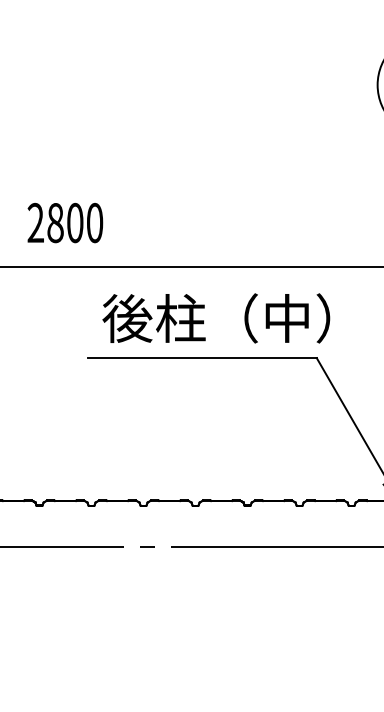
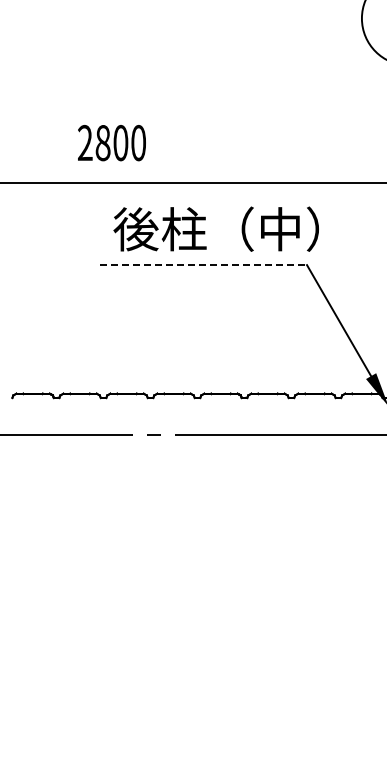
text: (64, 223) -> (111, 143), moved
line: (203, 358) -> (204, 265), solid -> dashed

